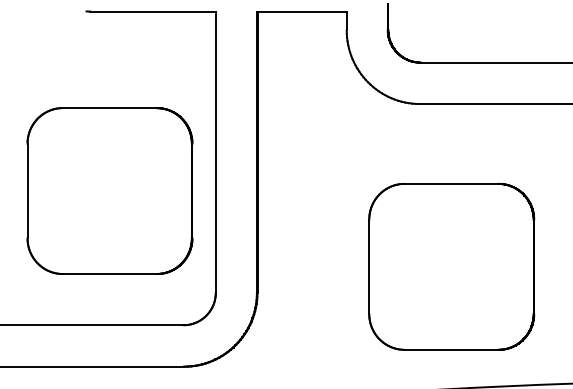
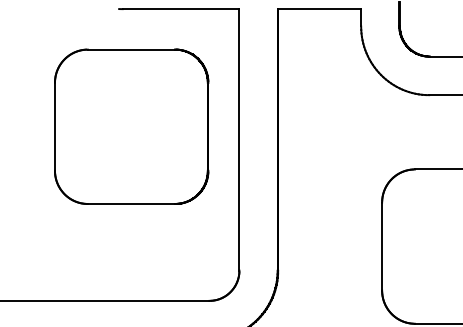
part: (109, 190) -> (131, 126), moved

